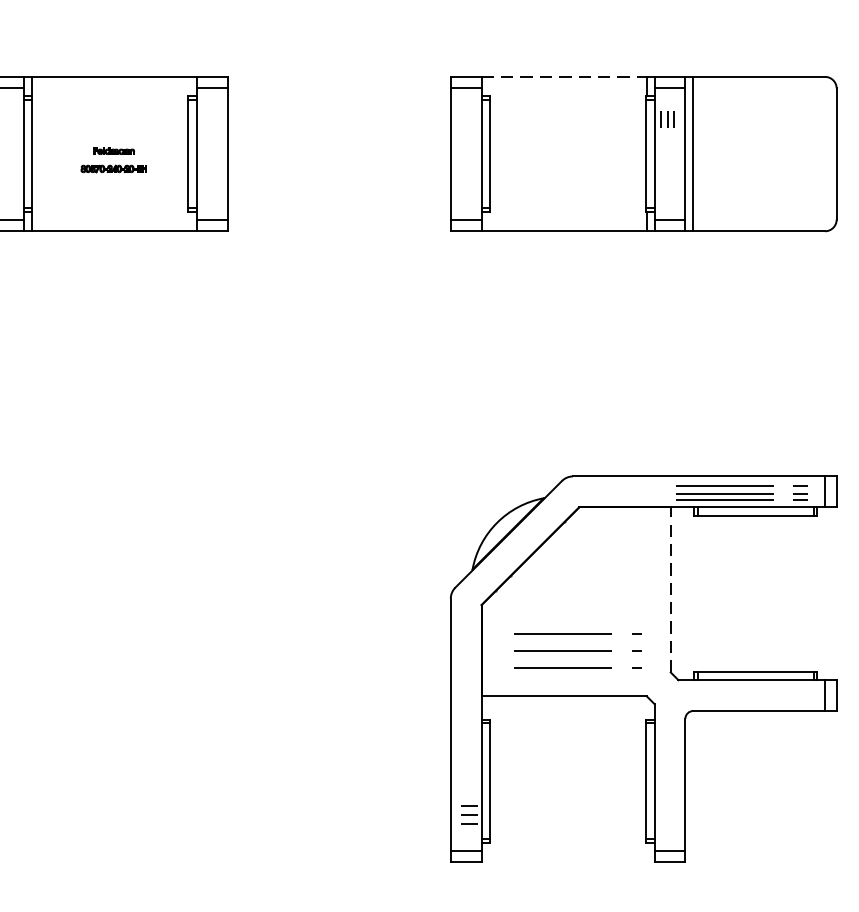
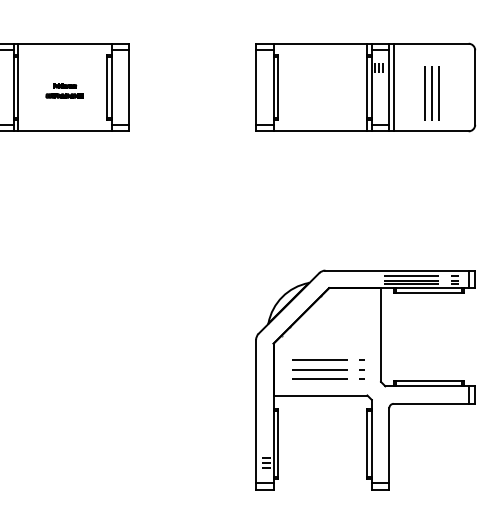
line: (564, 76) -> (320, 43), dashed -> solid
line: (747, 159) -> (424, 90), added
line: (759, 159) -> (431, 90), added
line: (772, 159) -> (438, 90), added
line: (669, 590) -> (380, 335), dashed -> solid

